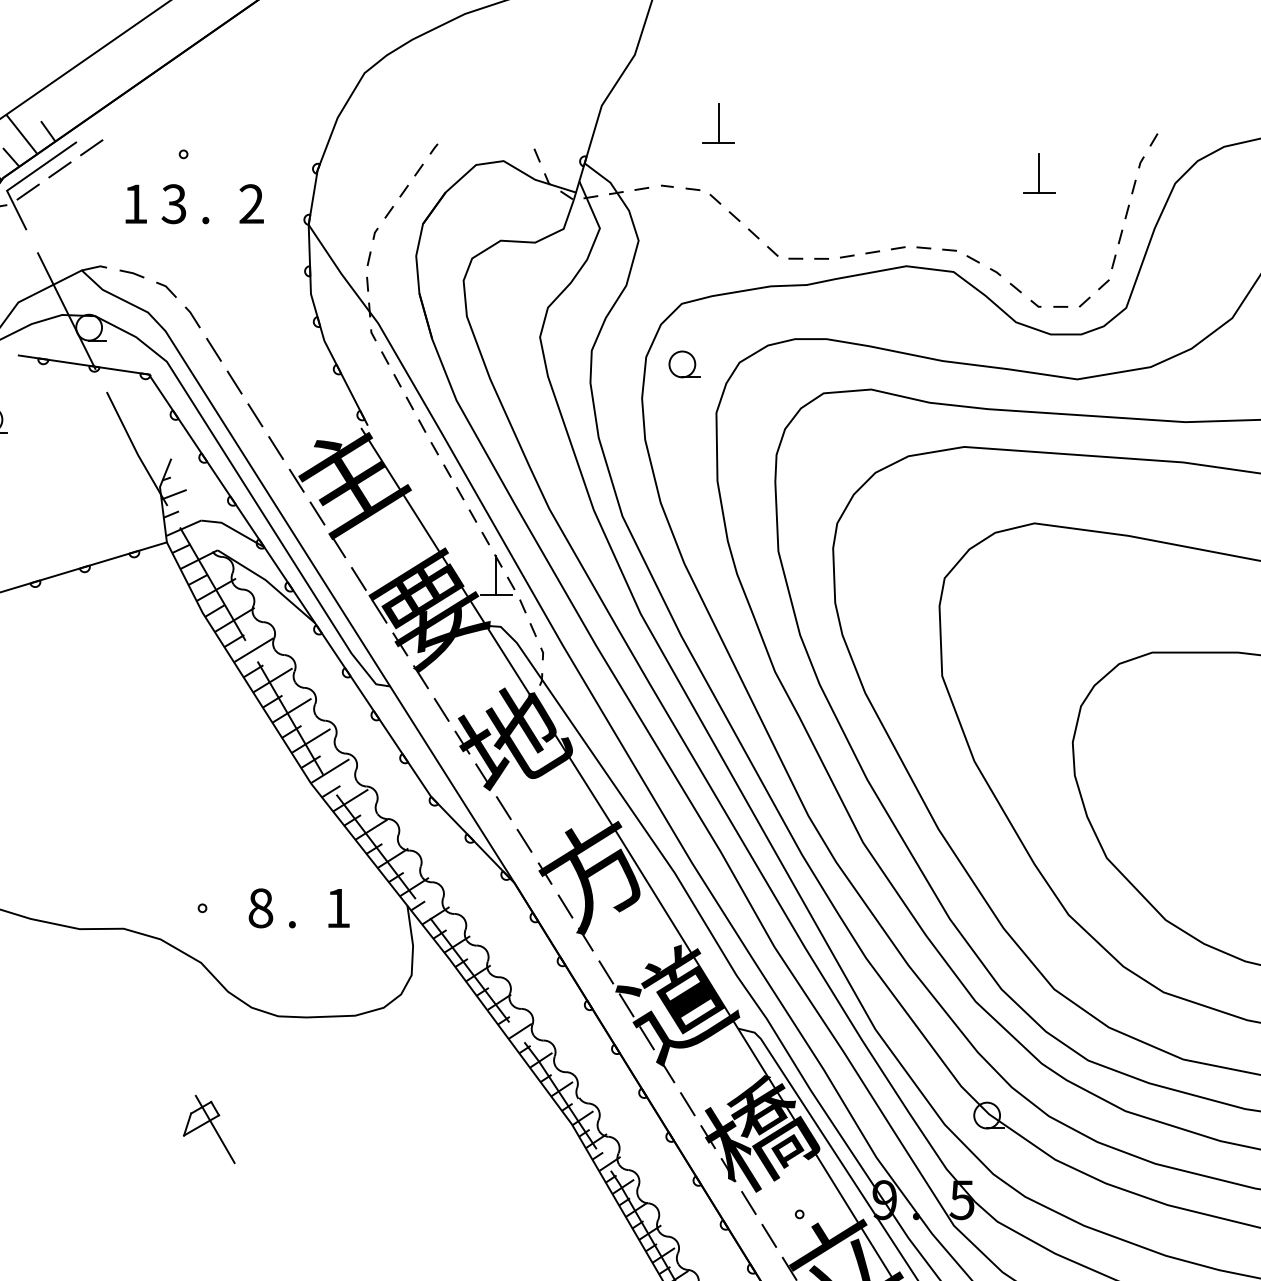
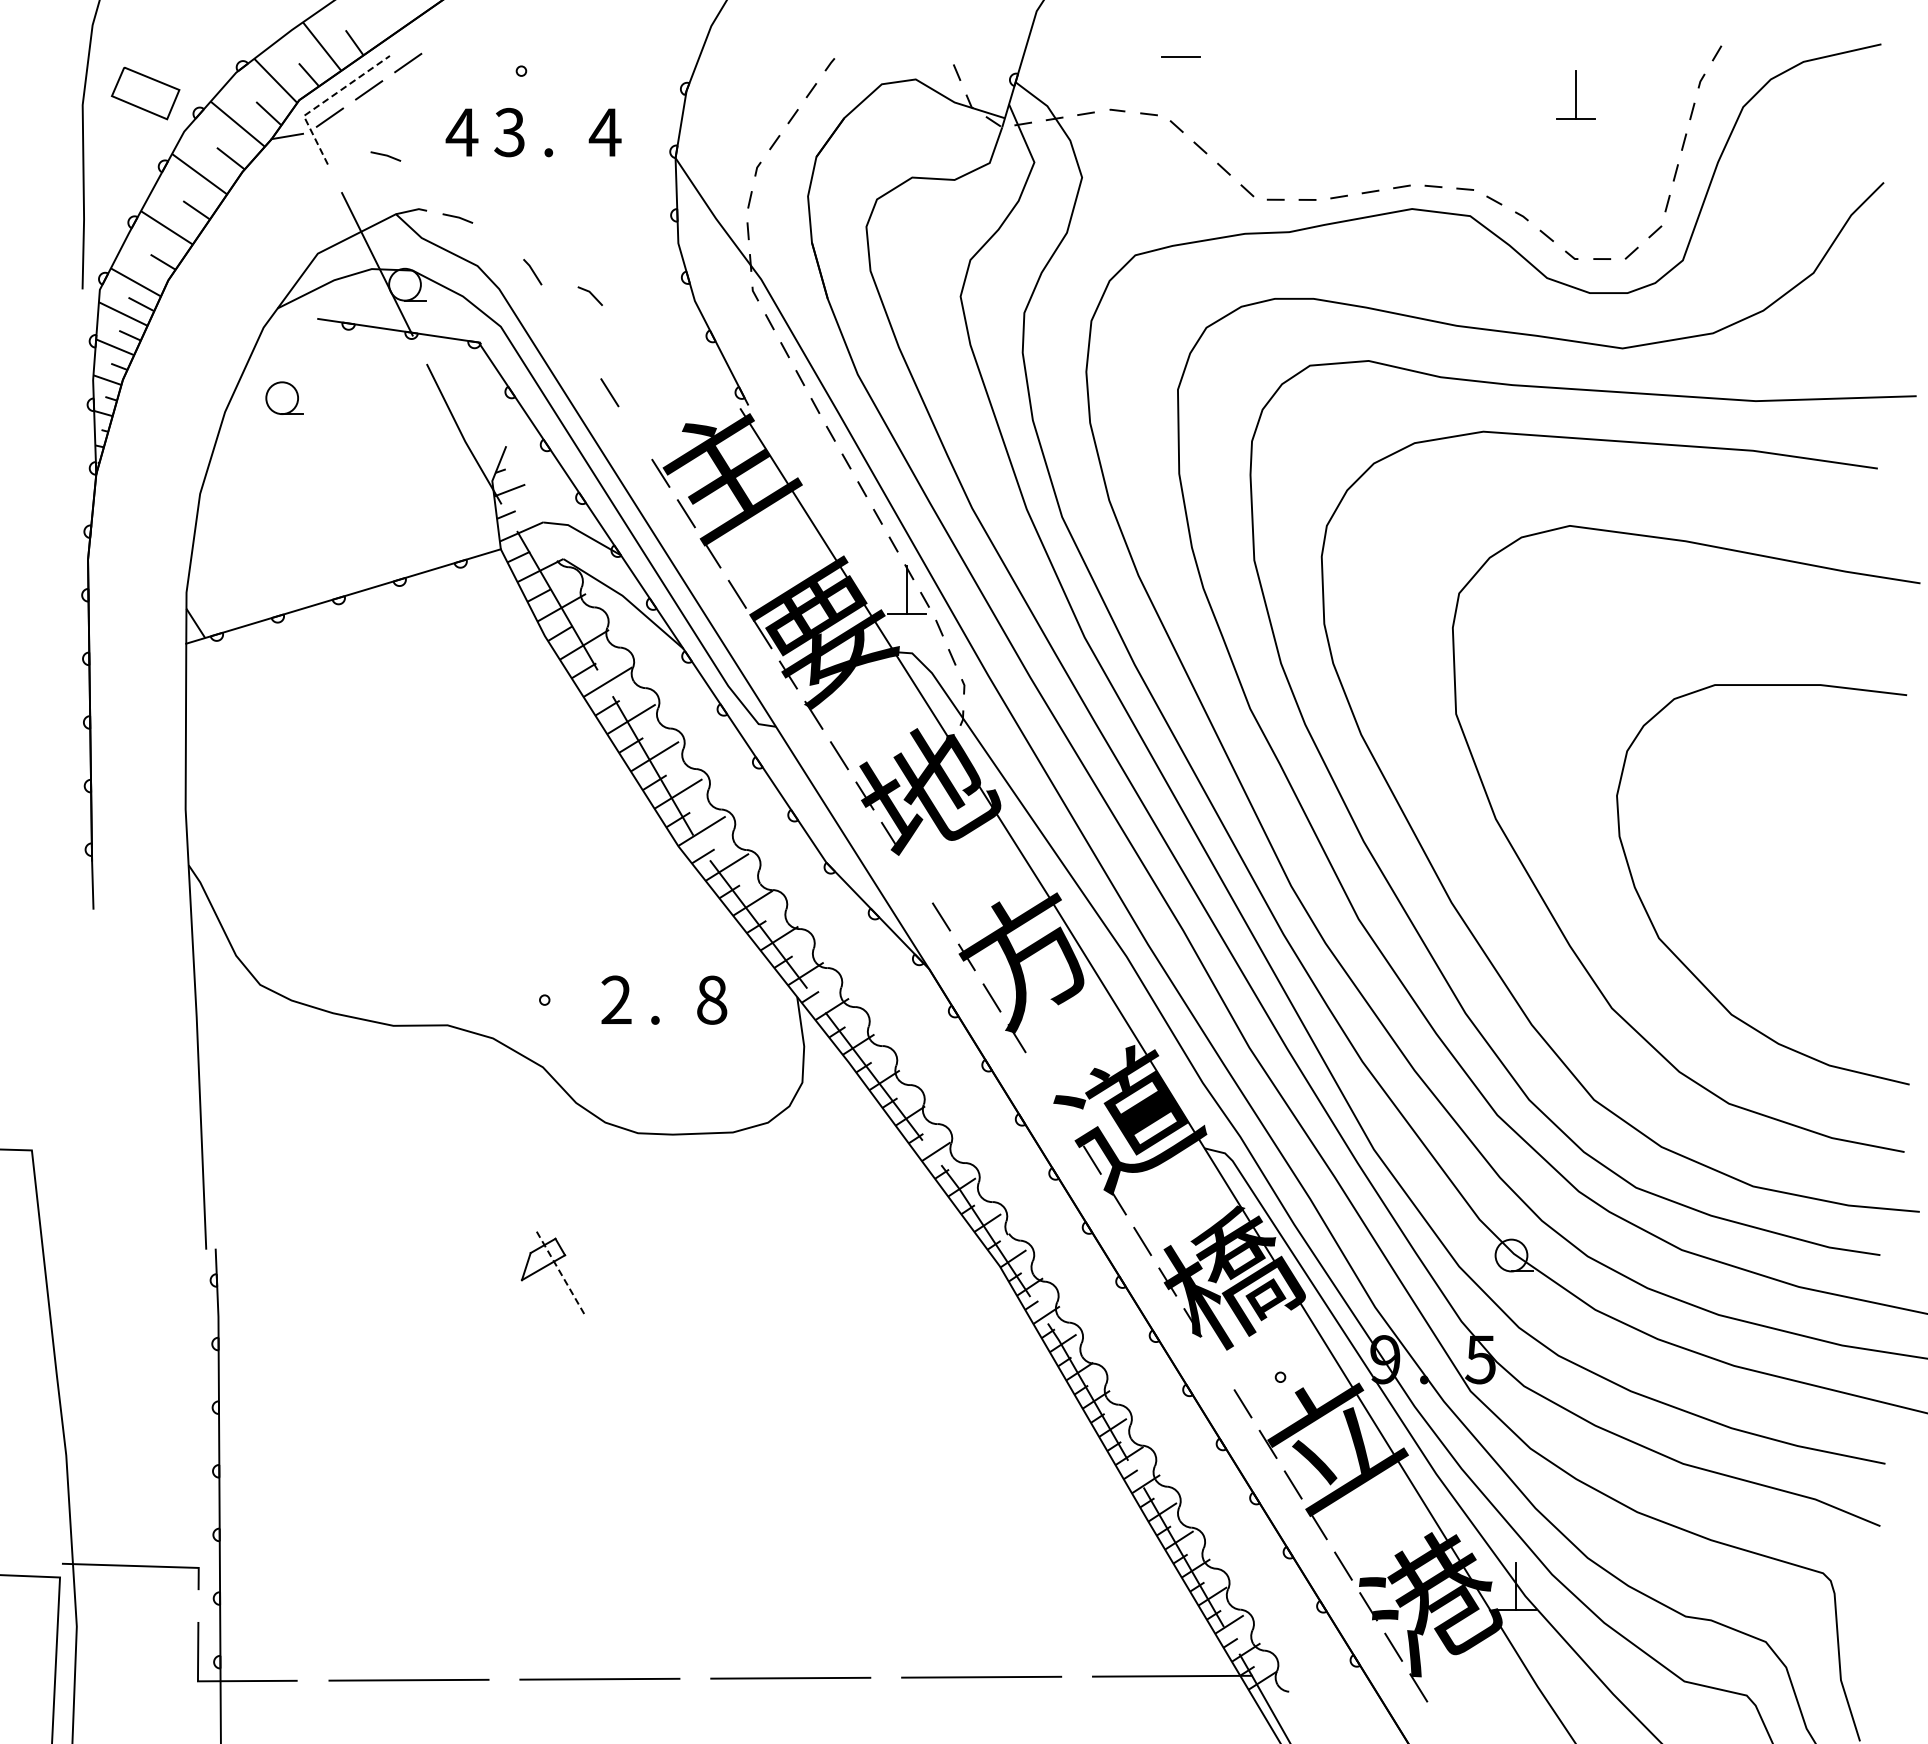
line: (719, 123) -> (1181, 33), removed
line: (23, 178) -> (324, 101), solid -> dashed
text: (251, 203) -> (604, 131), 2 -> 4
text: (134, 204) -> (461, 132), 1 -> 4
line: (73, 223) -> (385, 156), added
line: (166, 288) -> (590, 294), moved
line: (213, 349) -> (558, 311), removed
part: (684, 364) -> (1138, 329), removed
line: (233, 382) -> (583, 352), removed
line: (275, 447) -> (634, 432), removed
line: (503, 807) -> (915, 876), removed
text: (260, 907) -> (616, 999), 8 -> 2
text: (338, 907) -> (712, 999), 1 -> 8
line: (605, 971) -> (1041, 1078), removed
line: (625, 1005) -> (1066, 1119), removed
line: (215, 1129) -> (560, 1272), solid -> dashed
line: (748, 1202) -> (1217, 1362), removed

